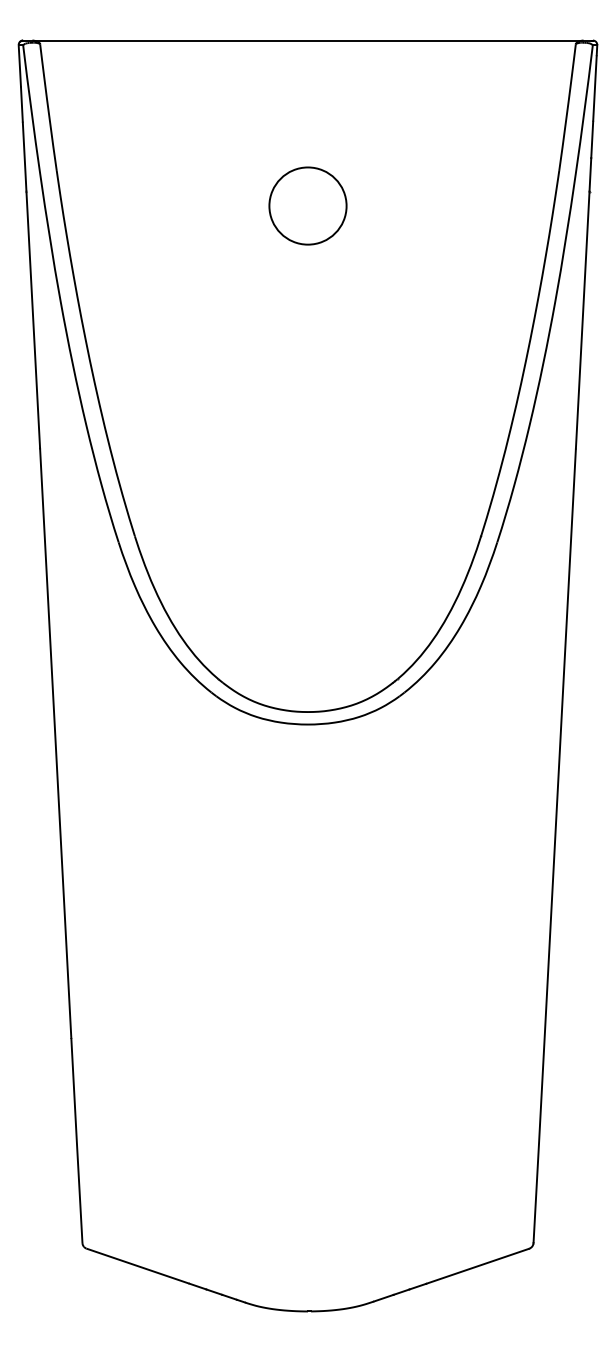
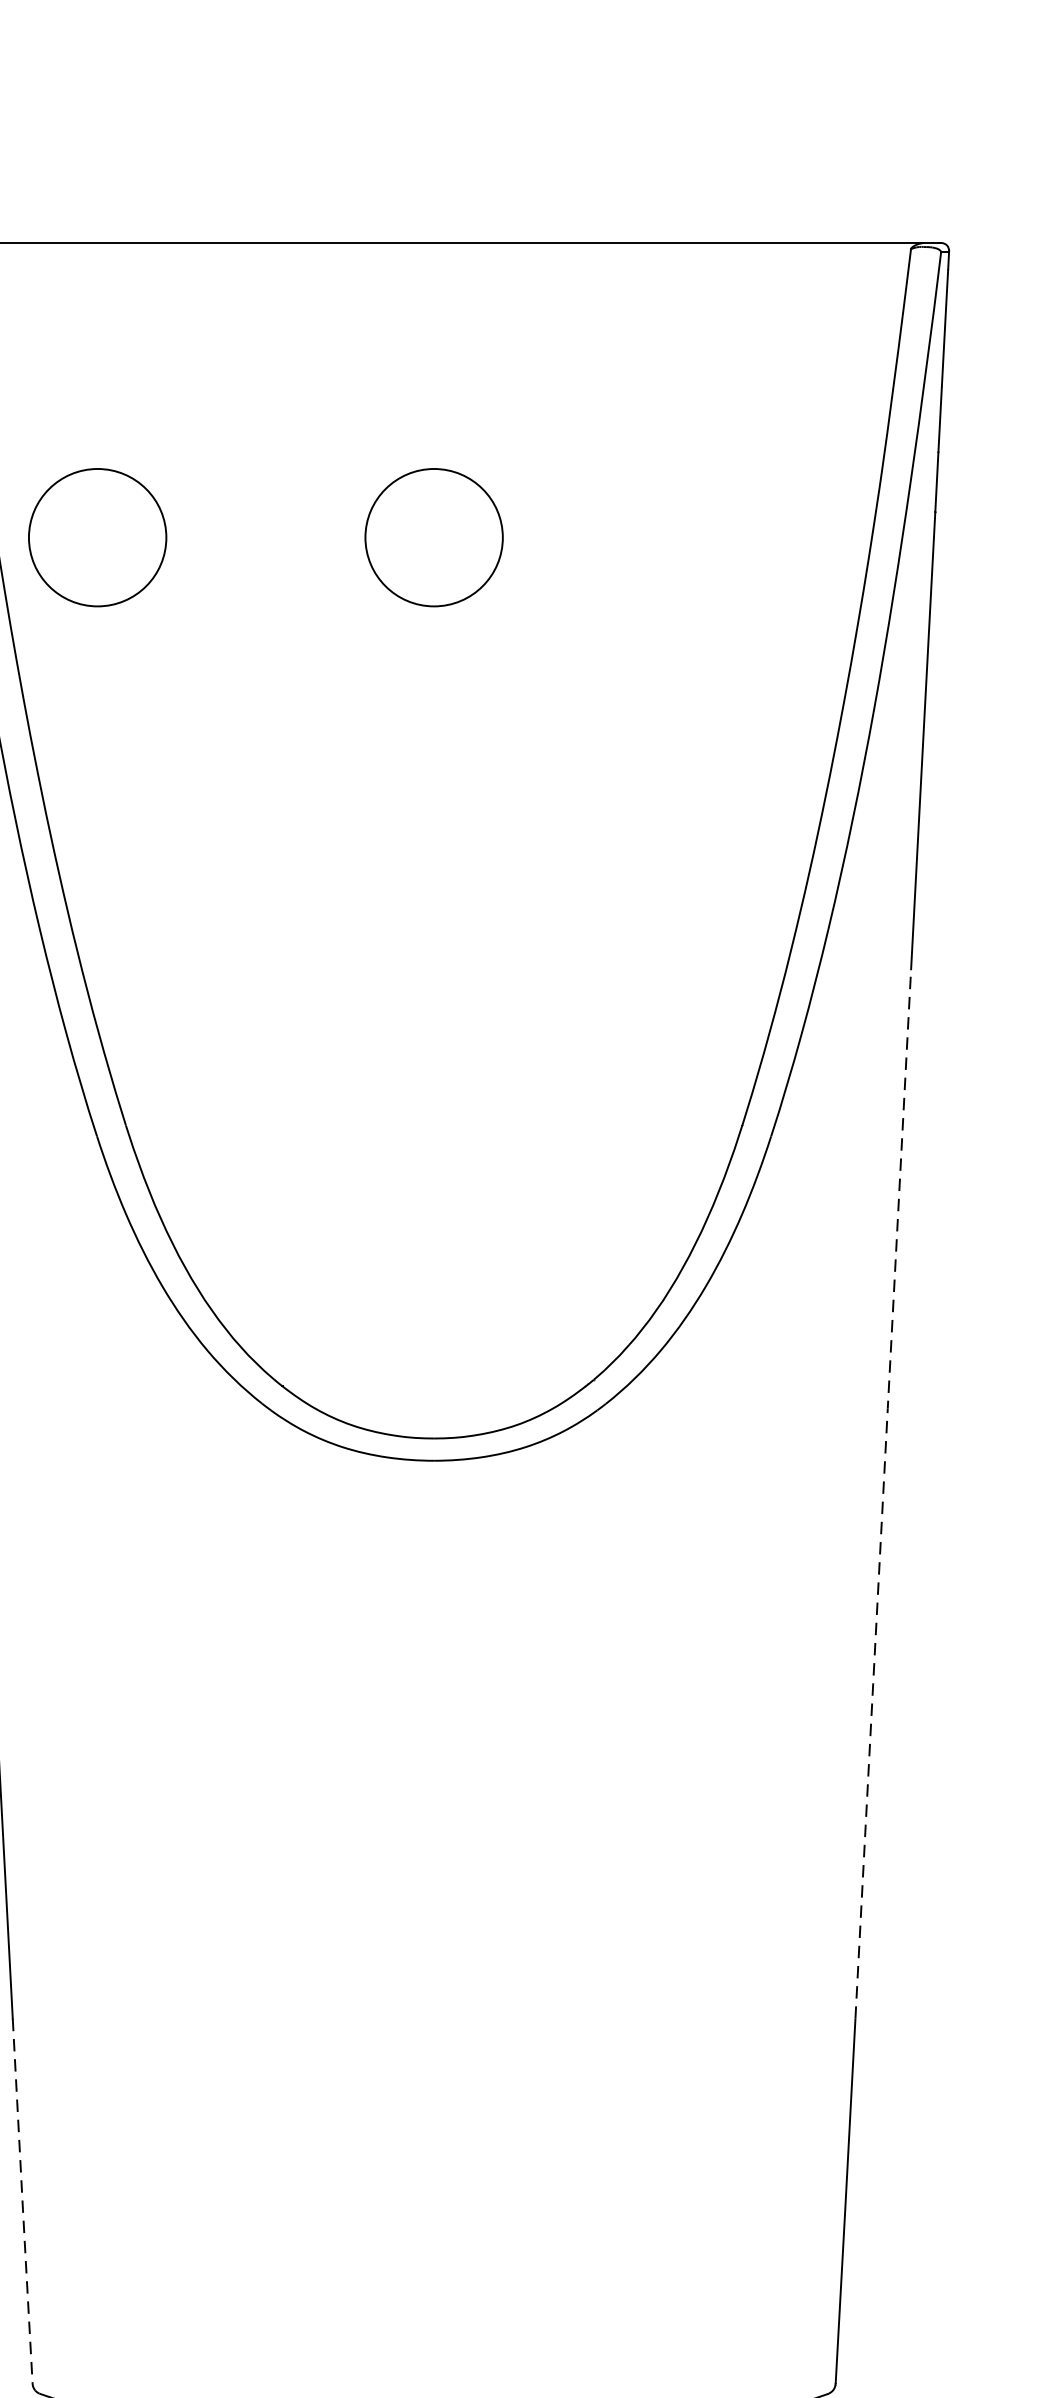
circle: (118, 205) -> (96, 536), added
line: (560, 742) -> (883, 1492), solid -> dashed
line: (76, 1140) -> (21, 2201), solid -> dashed

